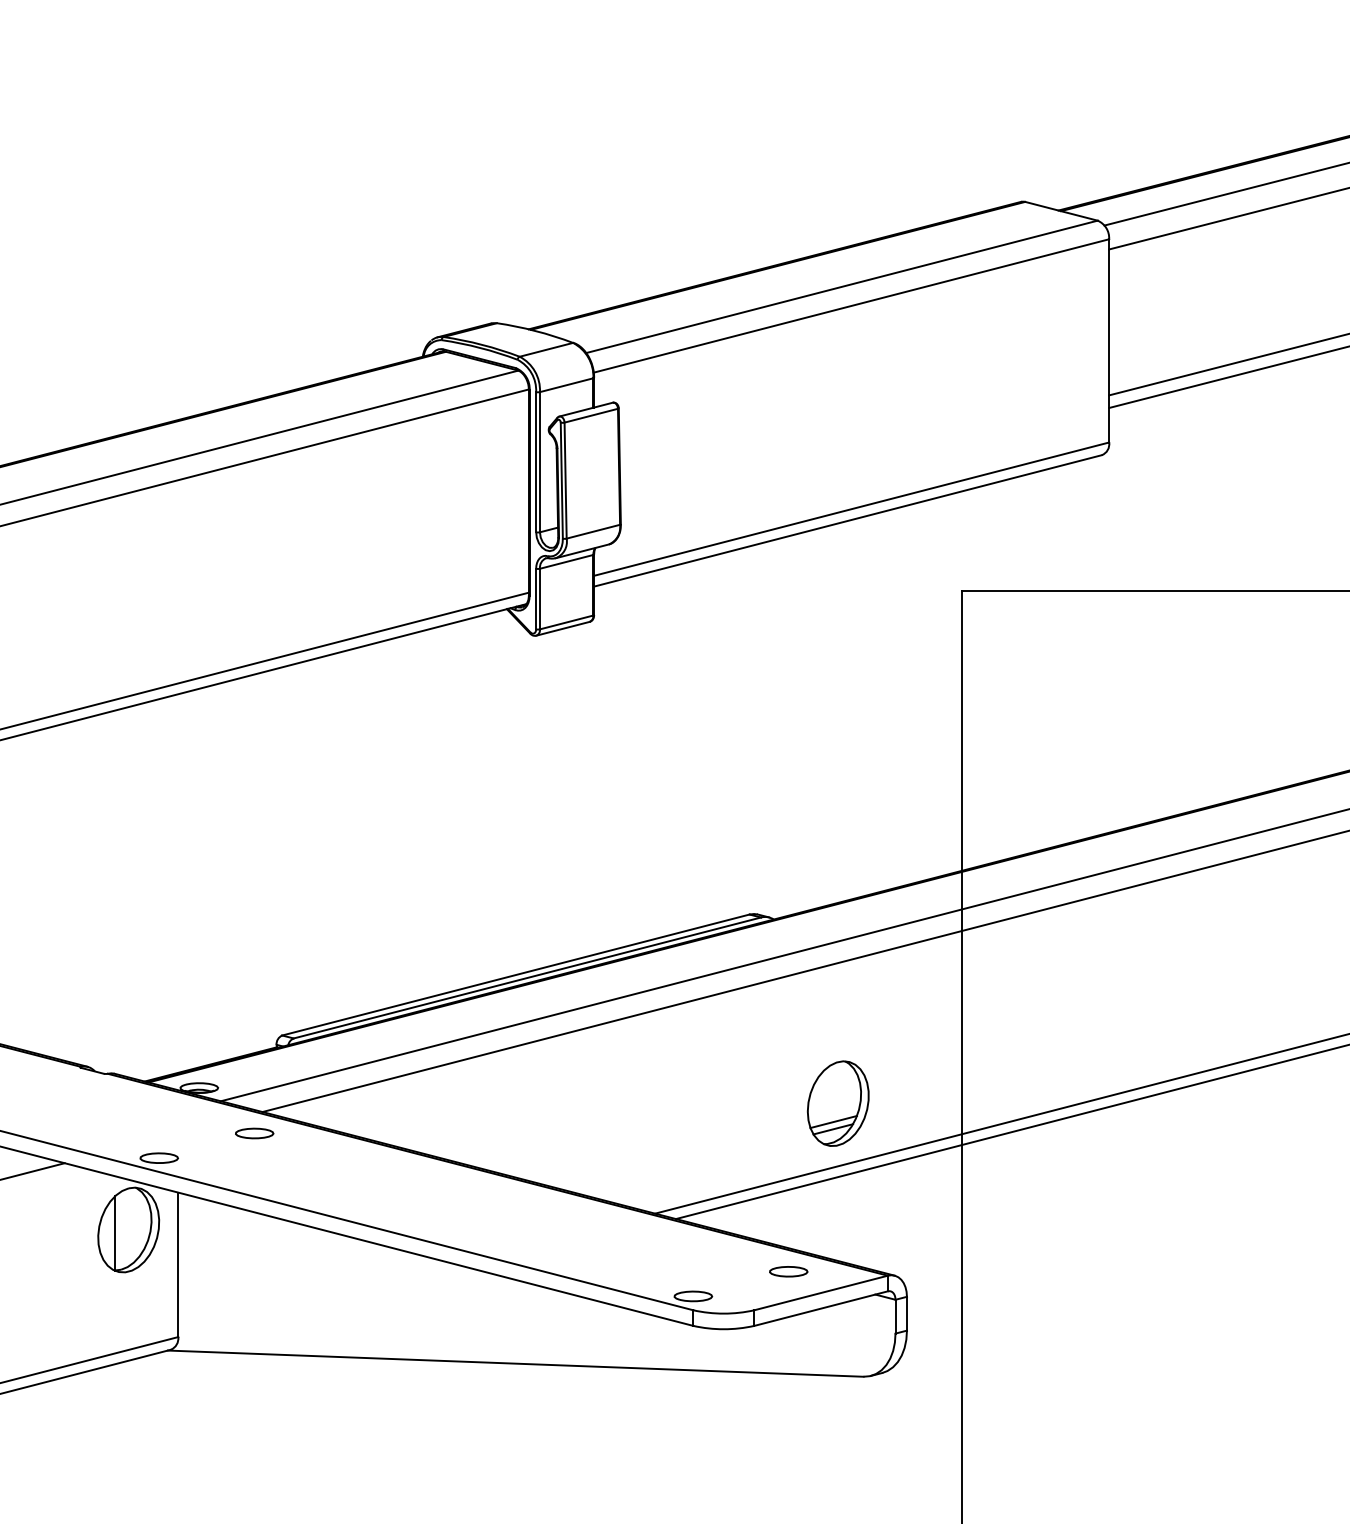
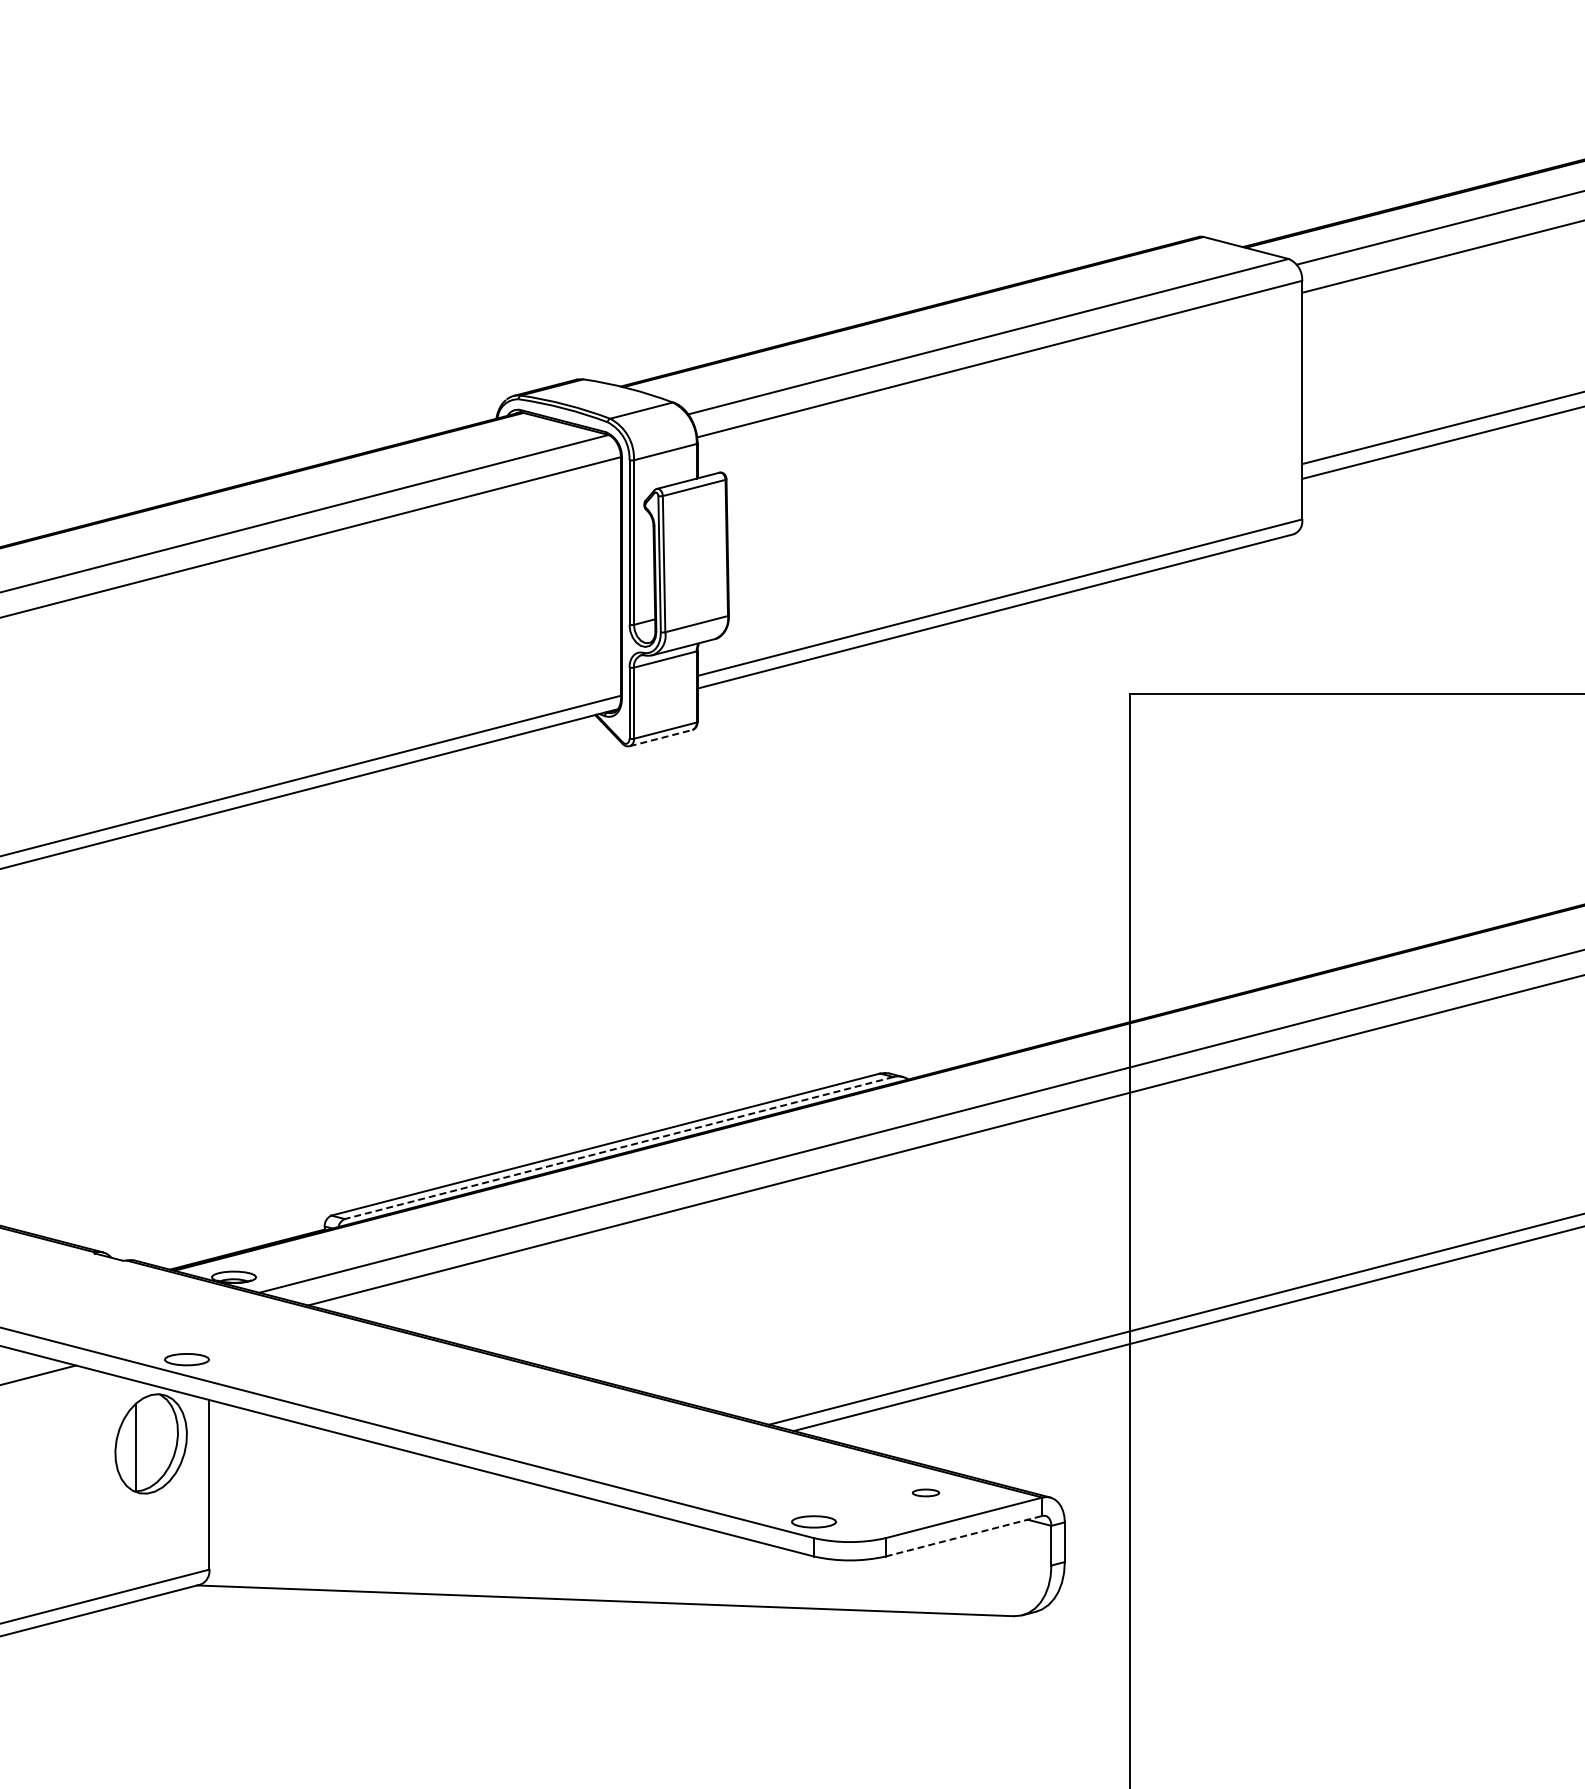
line: (563, 629) -> (661, 738), solid -> dashed
line: (526, 978) -> (618, 1148), solid -> dashed
part: (837, 1103) -> (983, 1295), removed
part: (254, 1133) -> (298, 1330), removed
part: (788, 1271) -> (925, 1492), size x0.6
line: (821, 1308) -> (964, 1536), solid -> dashed

